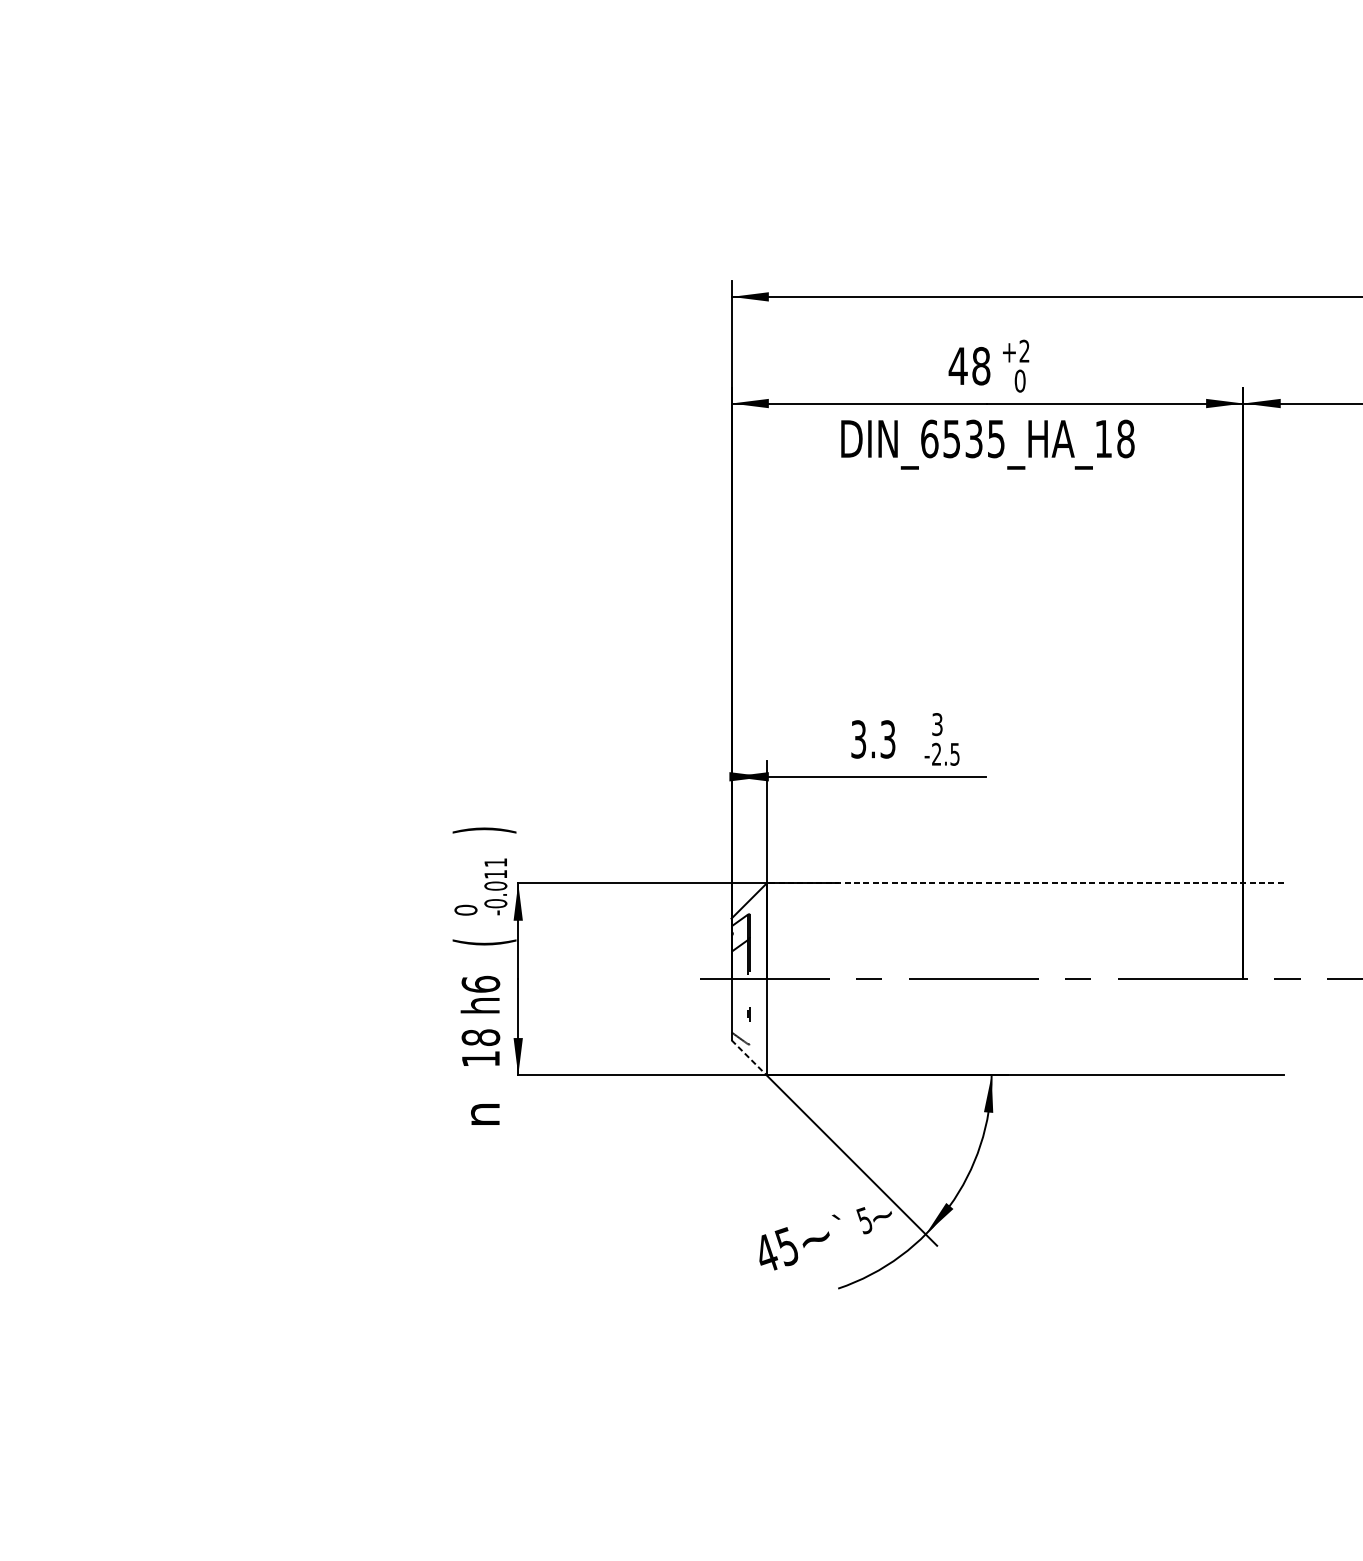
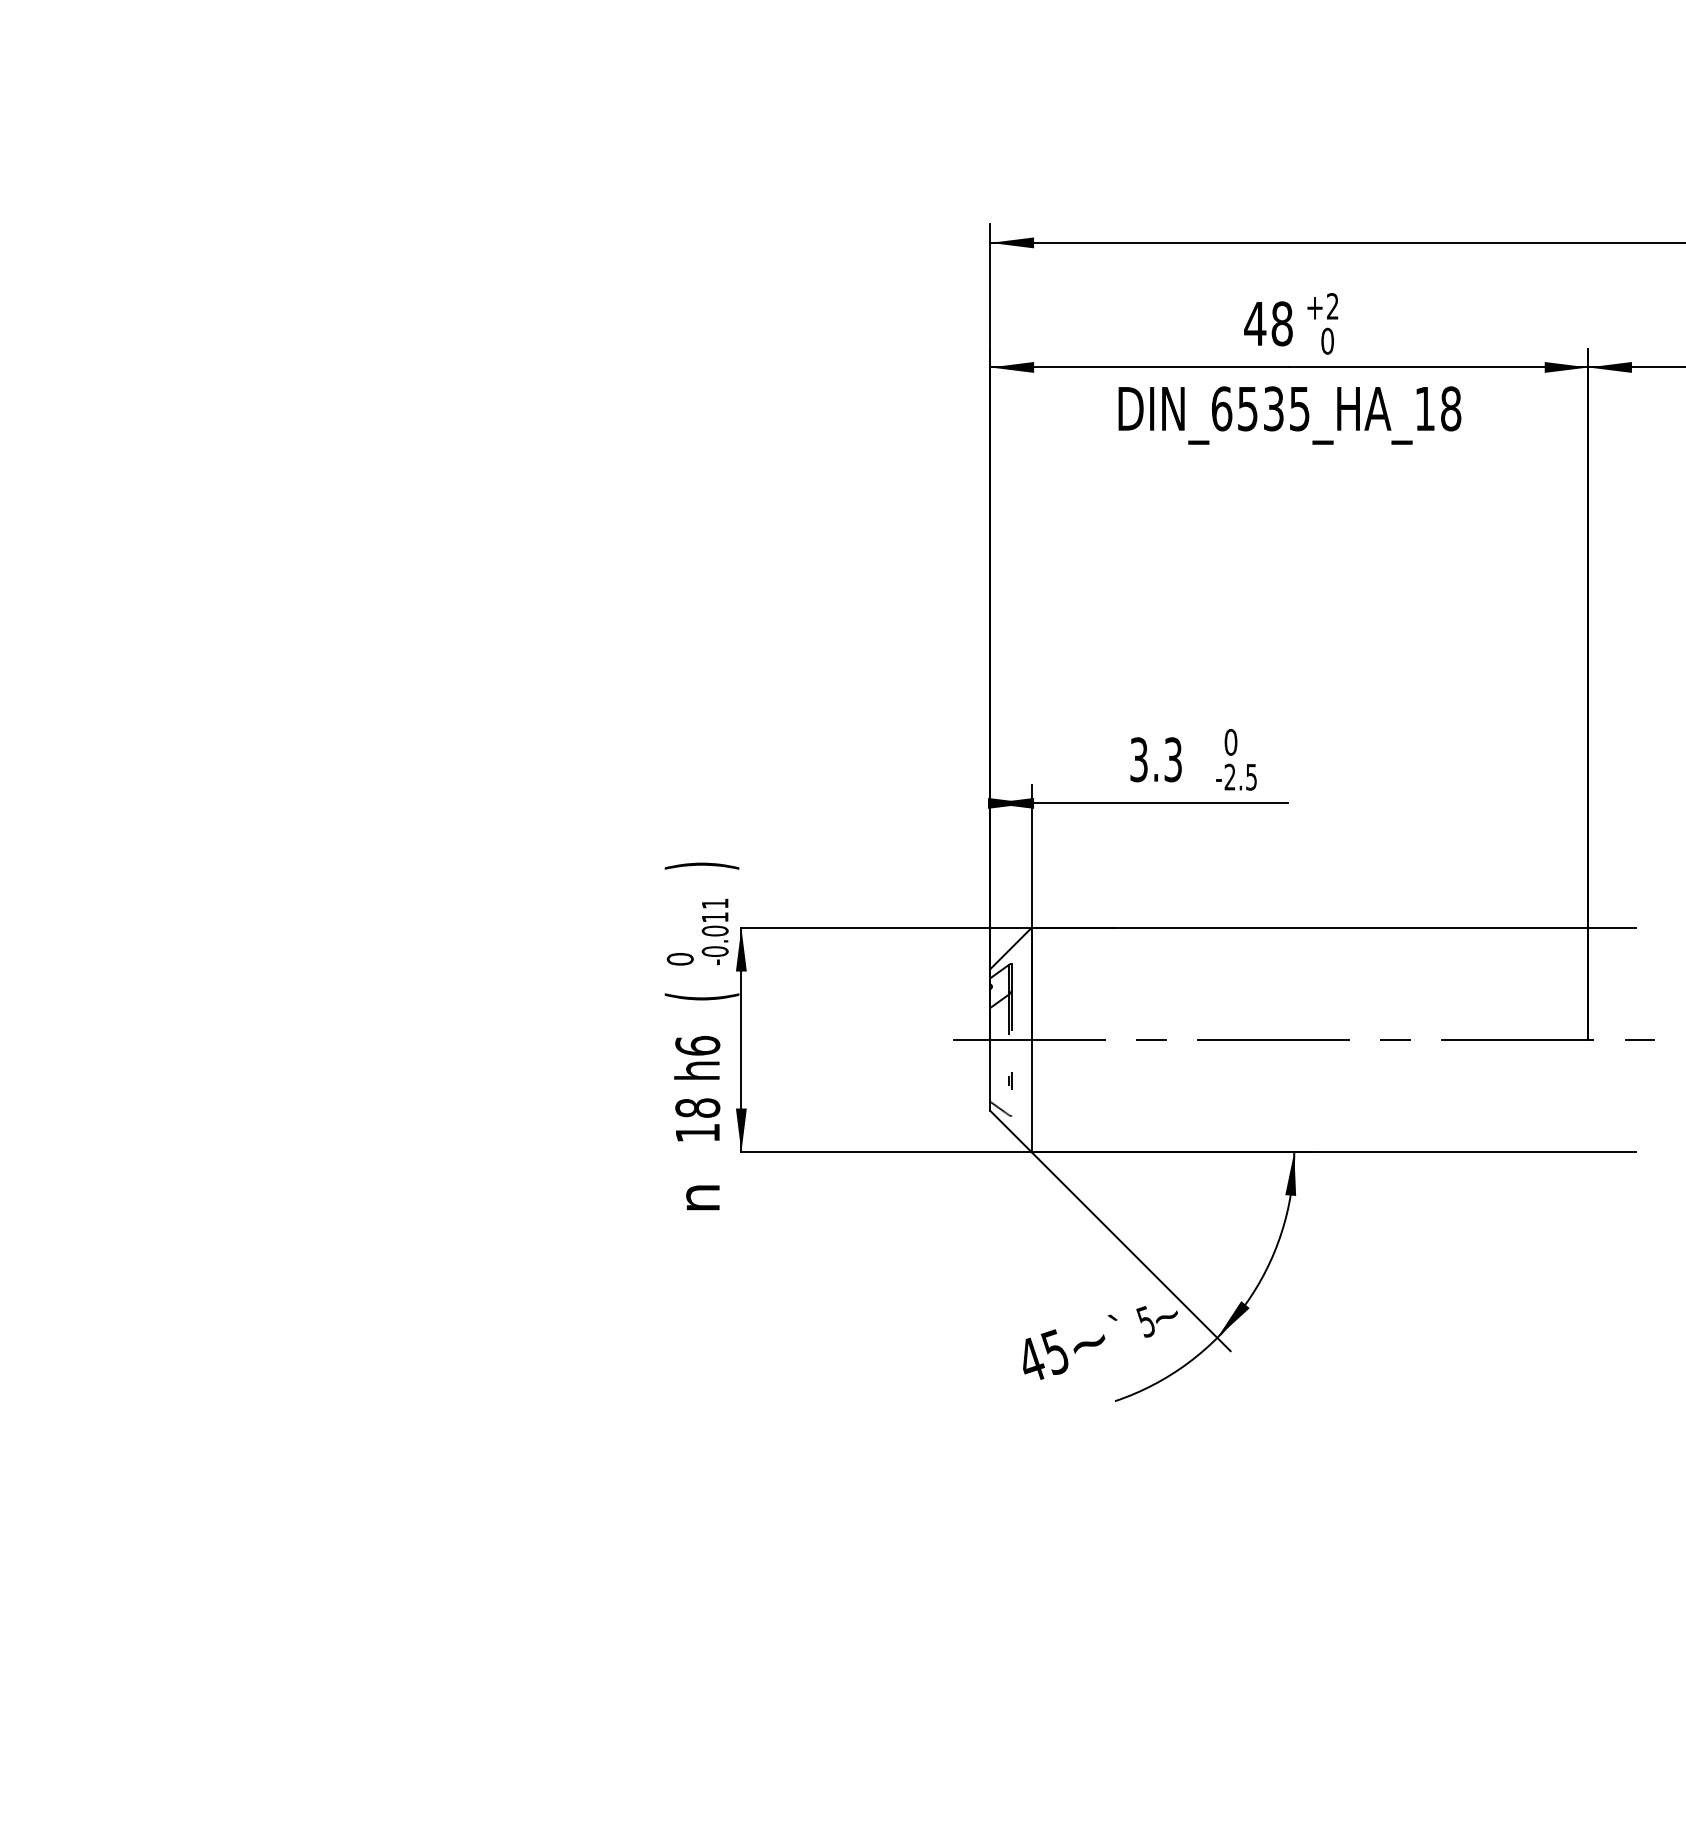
text: (937, 723) -> (1230, 741), 3 -> 0
line: (1025, 883) -> (1333, 927), dashed -> solid
line: (749, 1057) -> (1011, 1131), dashed -> solid

